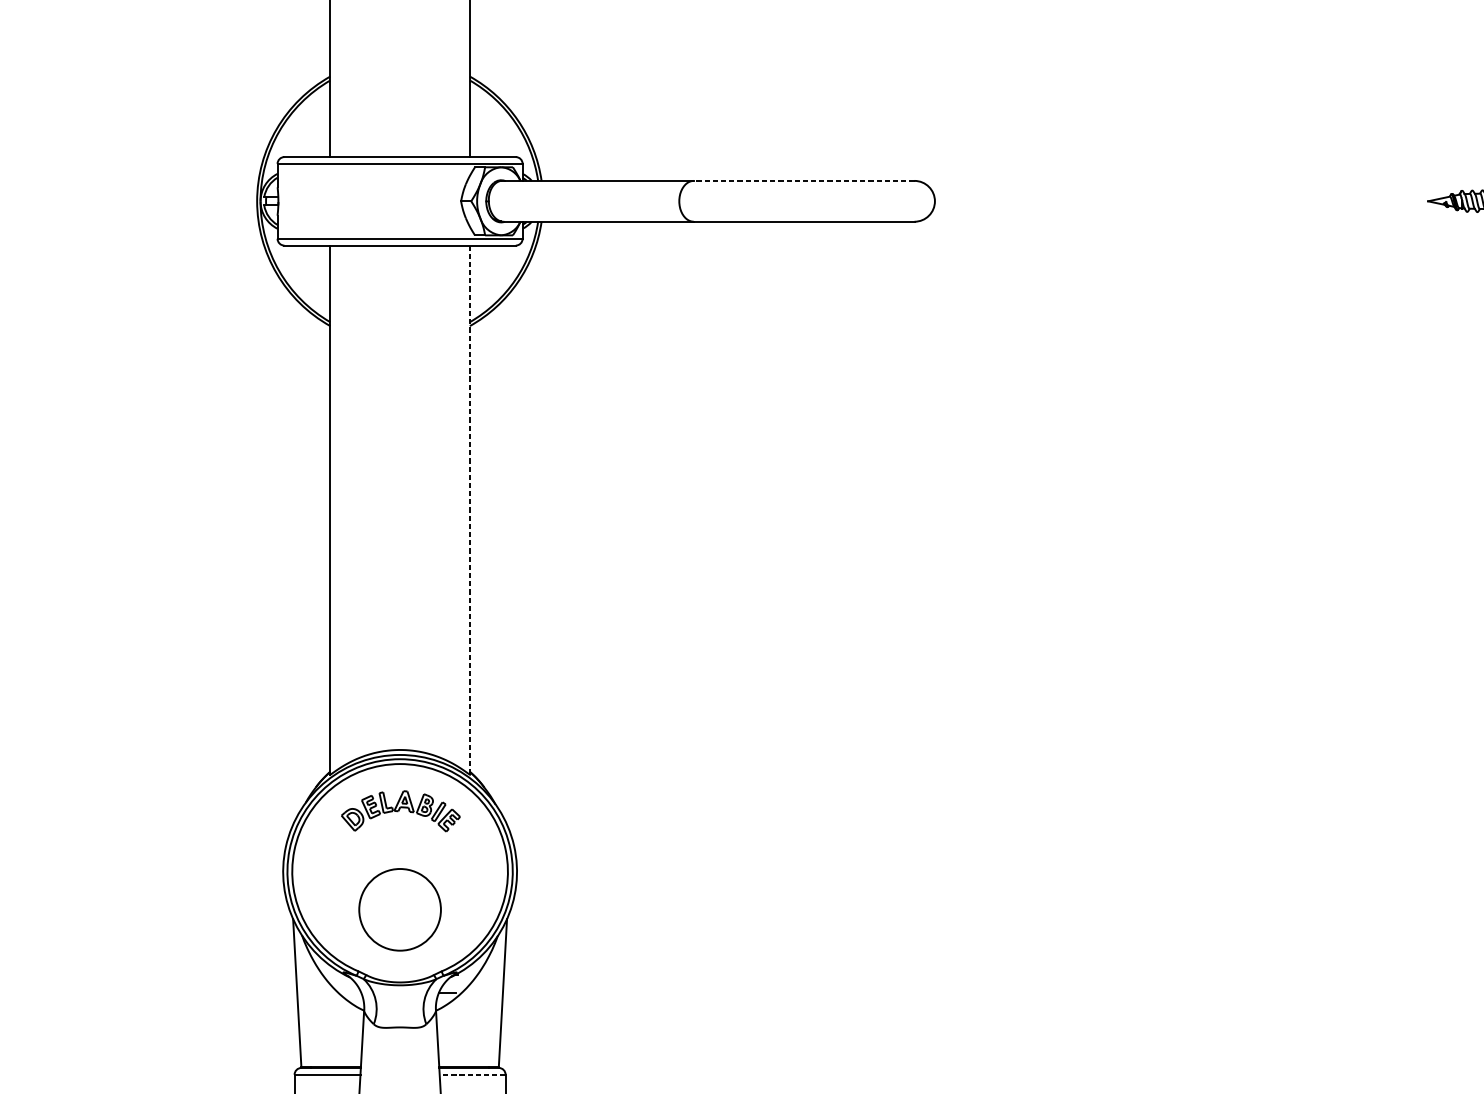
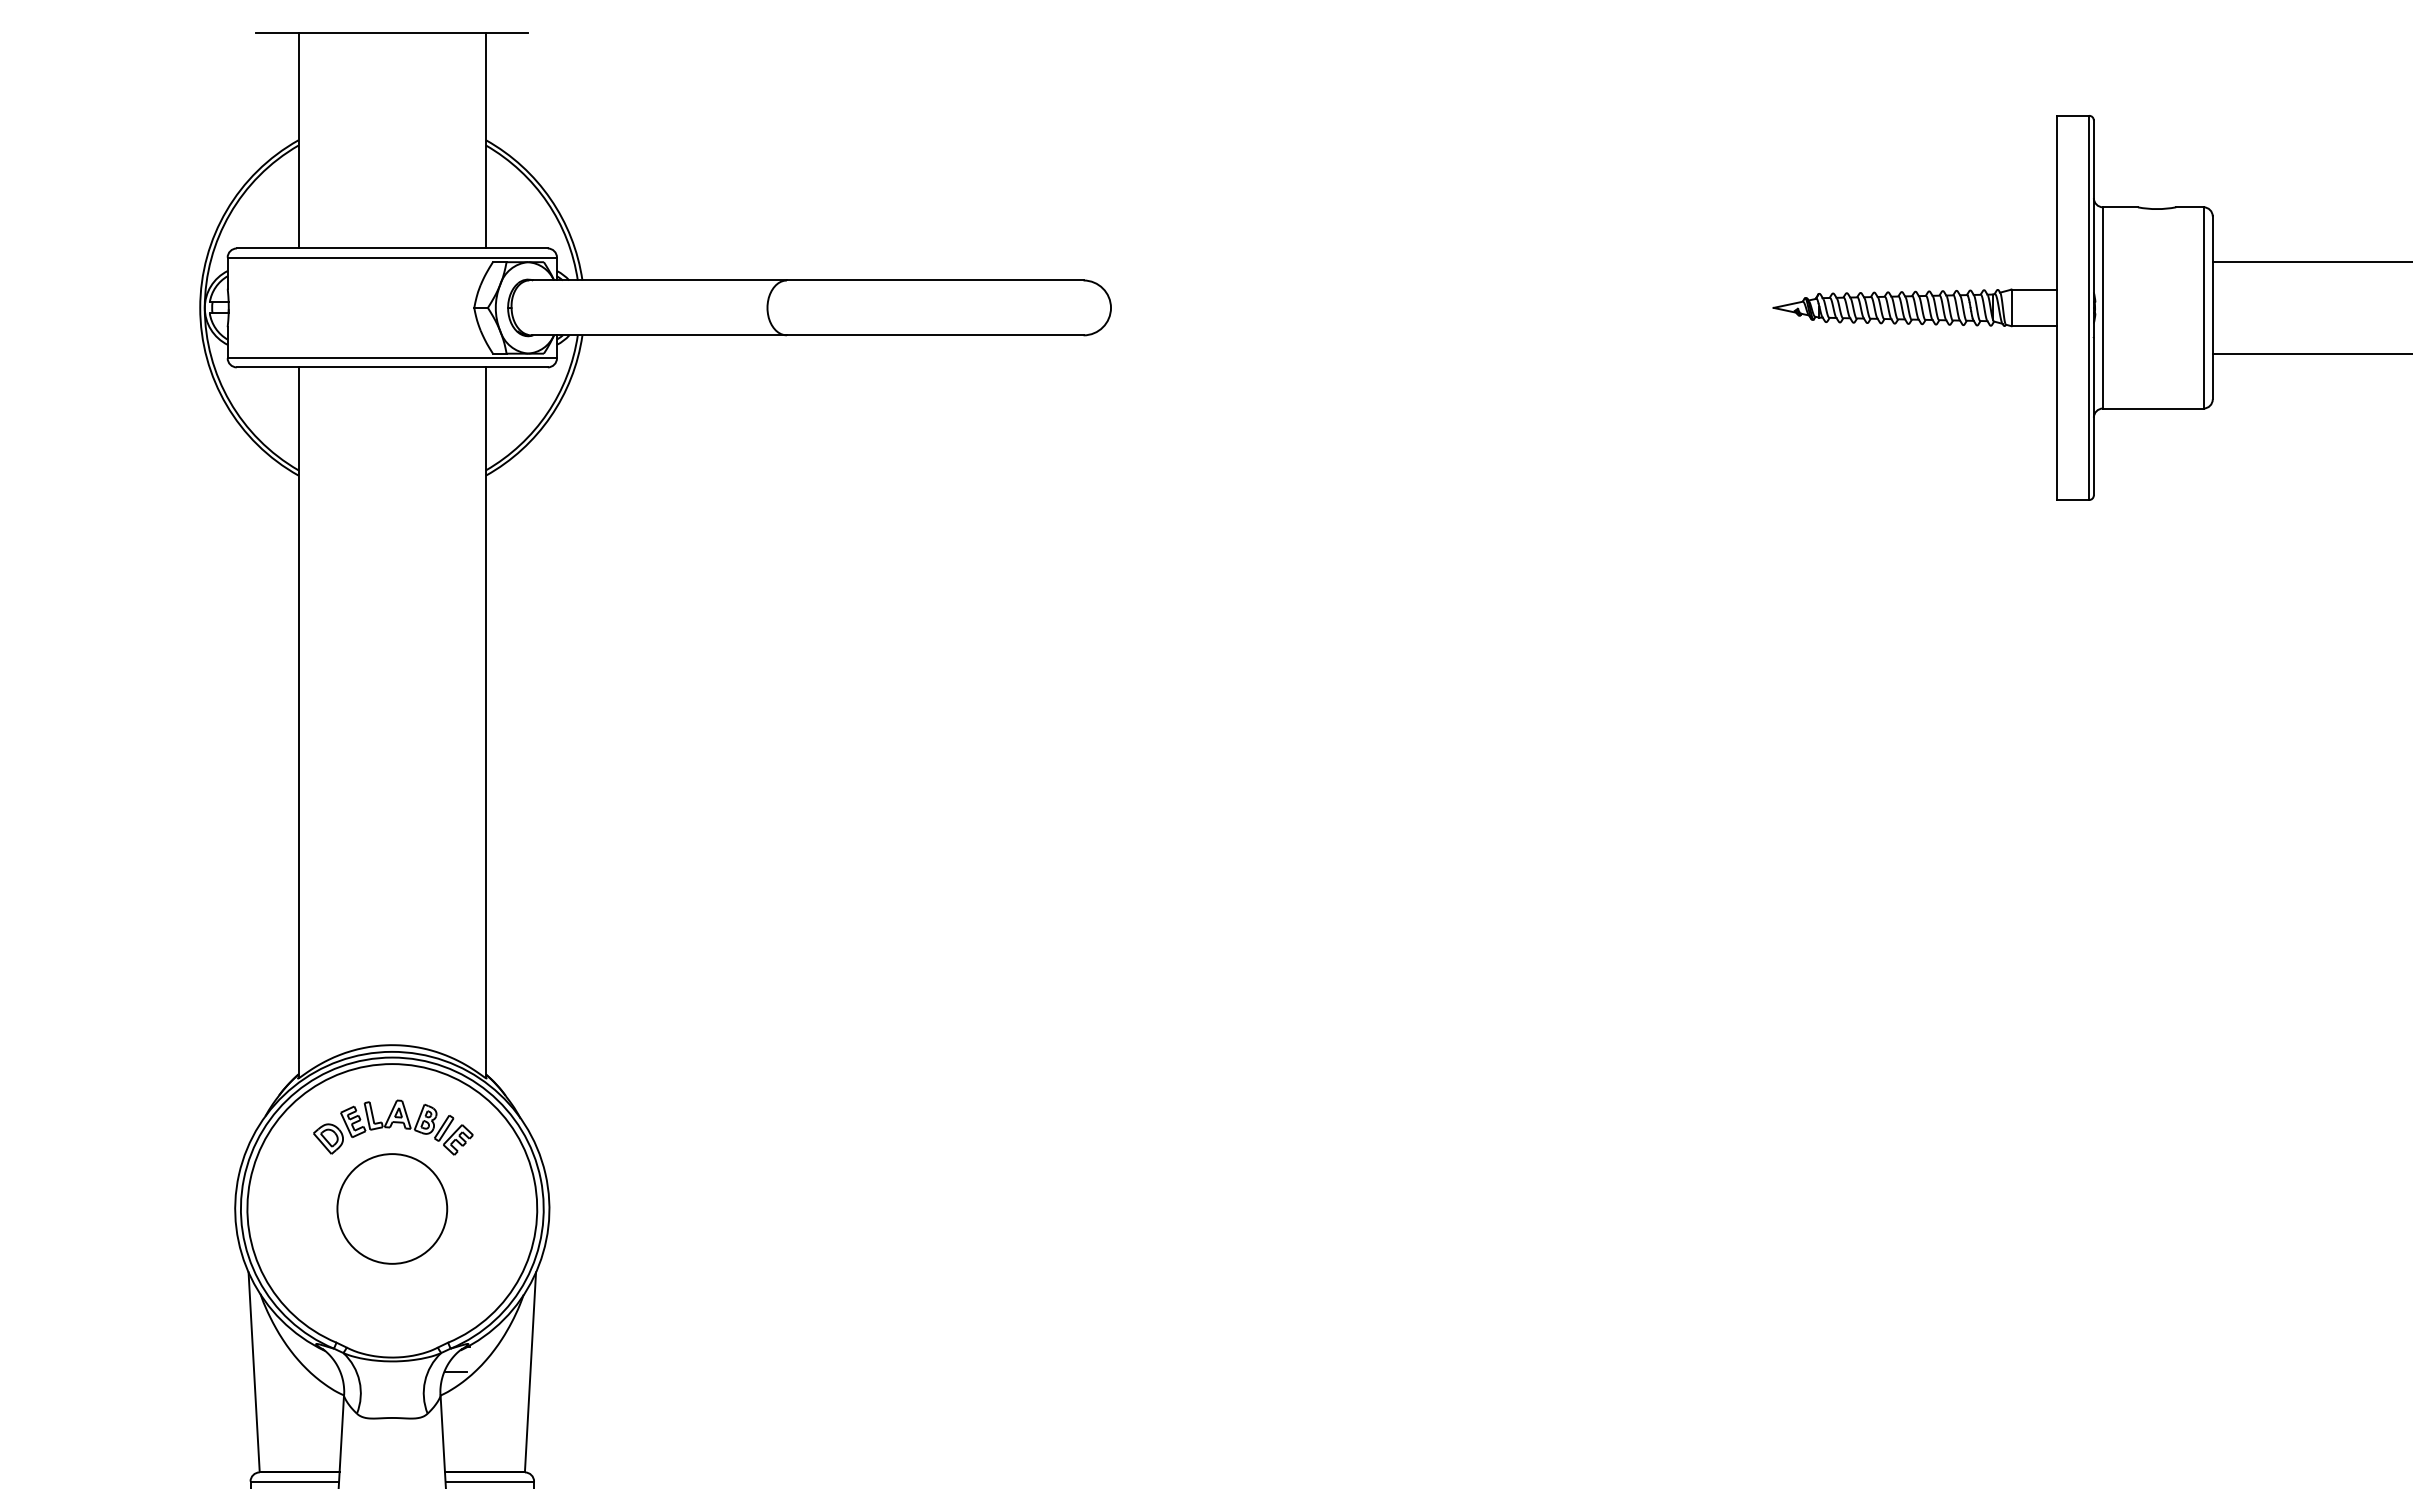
line: (803, 180) -> (934, 280), dashed -> solid
line: (470, 509) -> (486, 722), dashed -> solid
circle: (400, 909) -> (392, 1208), moved
line: (472, 1074) -> (489, 1481), dashed -> solid

